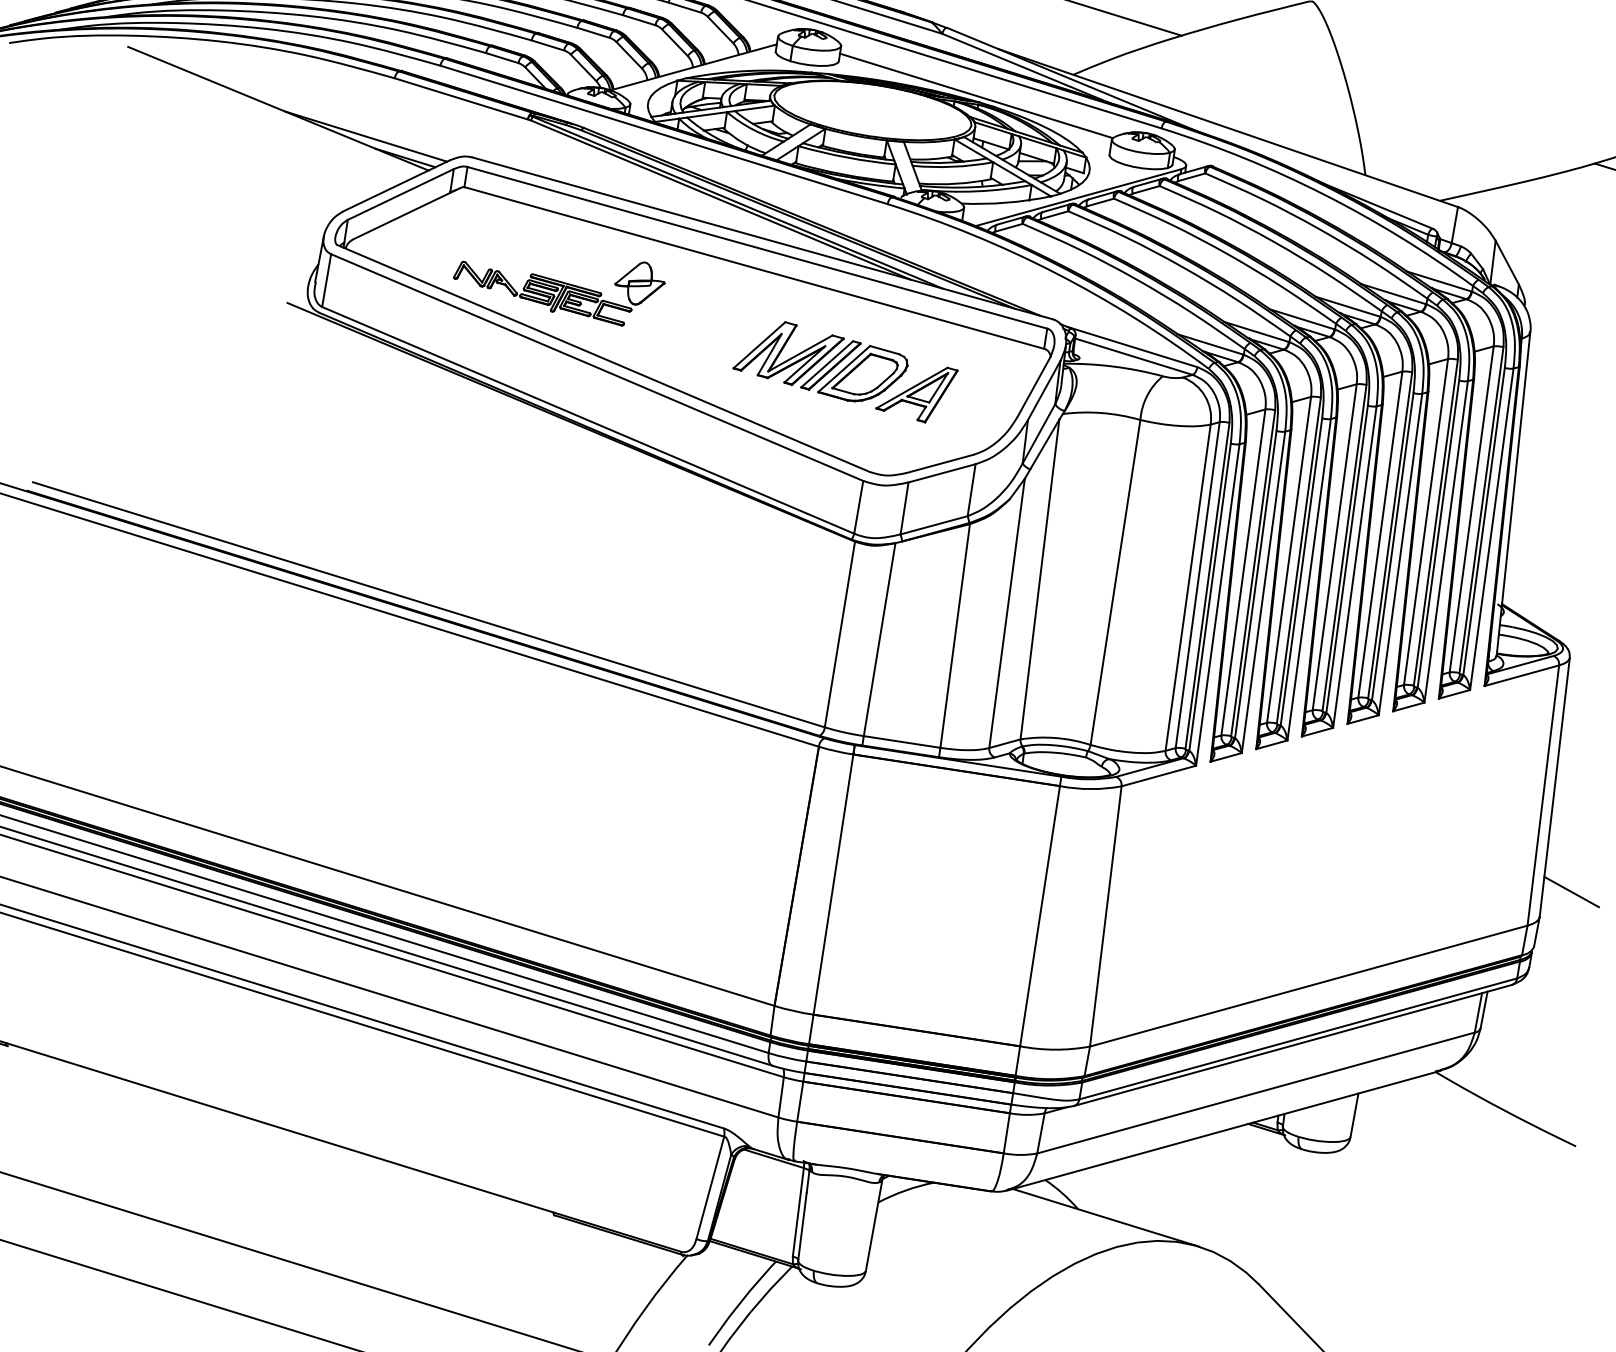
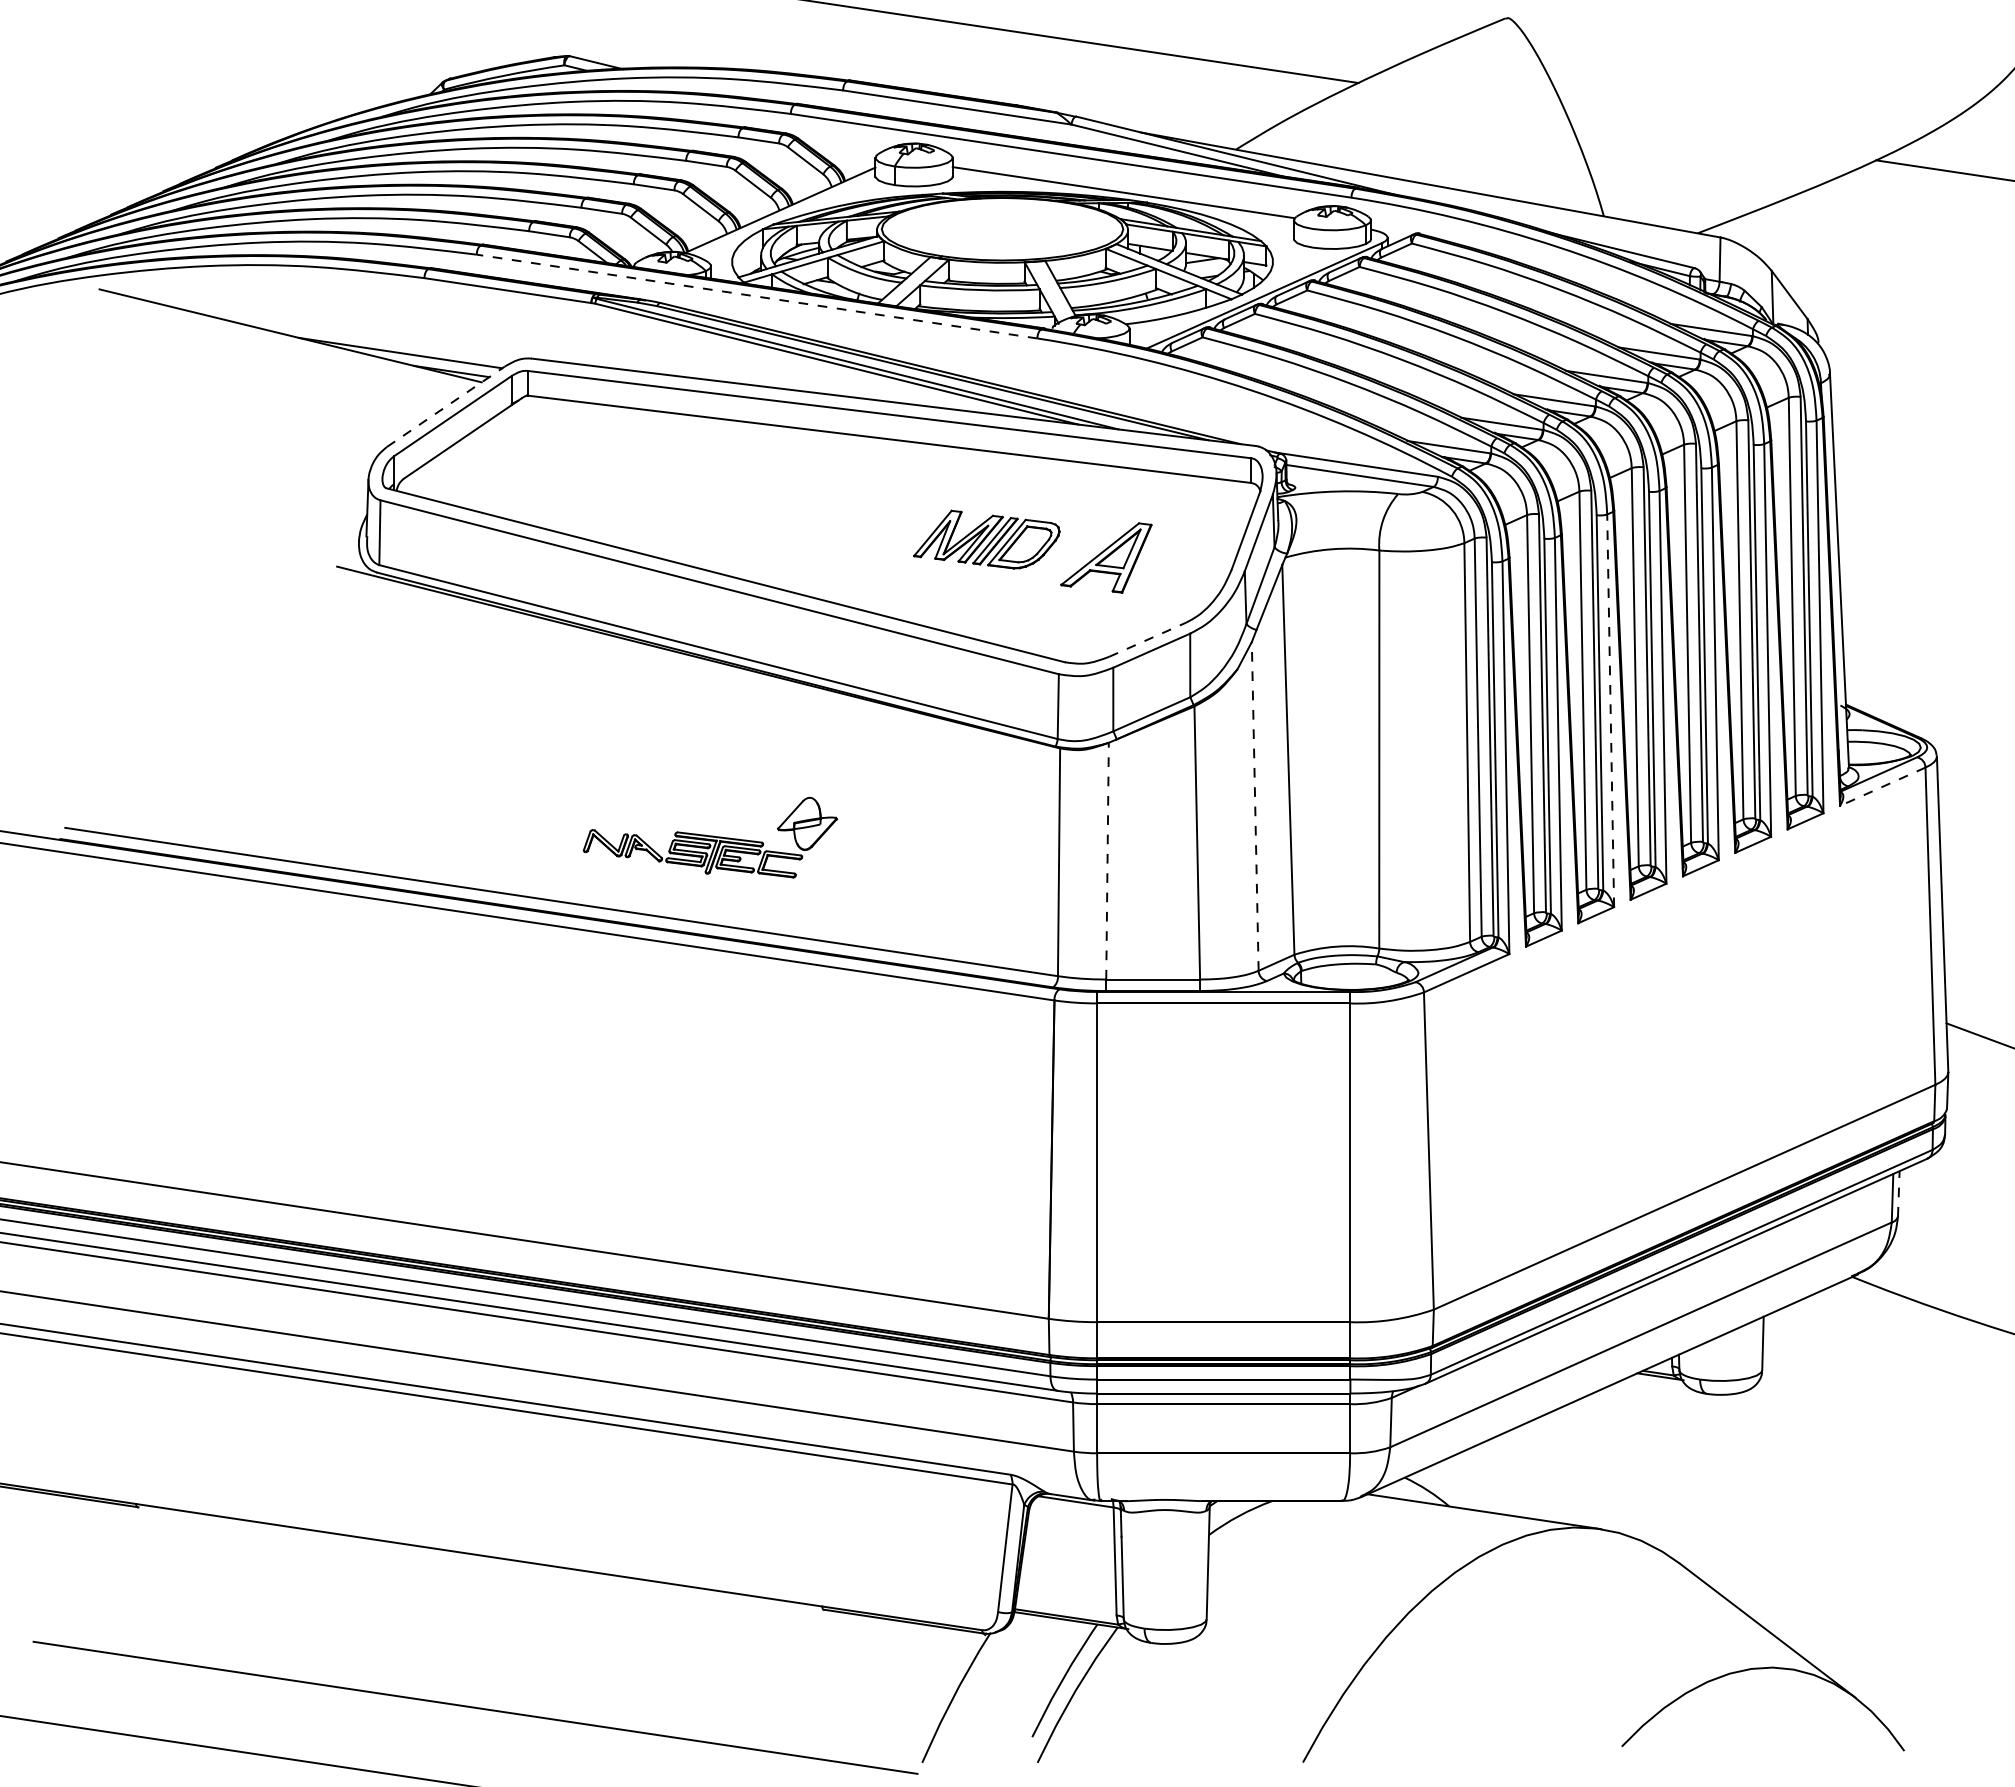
line: (663, 134) -> (756, 296), solid -> dashed
line: (396, 185) -> (446, 406), solid -> dashed
part: (558, 282) -> (709, 837), moved
part: (821, 361) -> (986, 539), size x0.7
line: (940, 463) -> (1148, 639), solid -> dashed
line: (1309, 579) -> (1610, 710), solid -> dashed
line: (1007, 612) -> (1255, 805), solid -> dashed
line: (879, 639) -> (1107, 860), solid -> dashed
line: (1521, 675) -> (1882, 786), solid -> dashed
line: (1483, 1009) -> (1898, 1193), solid -> dashed

